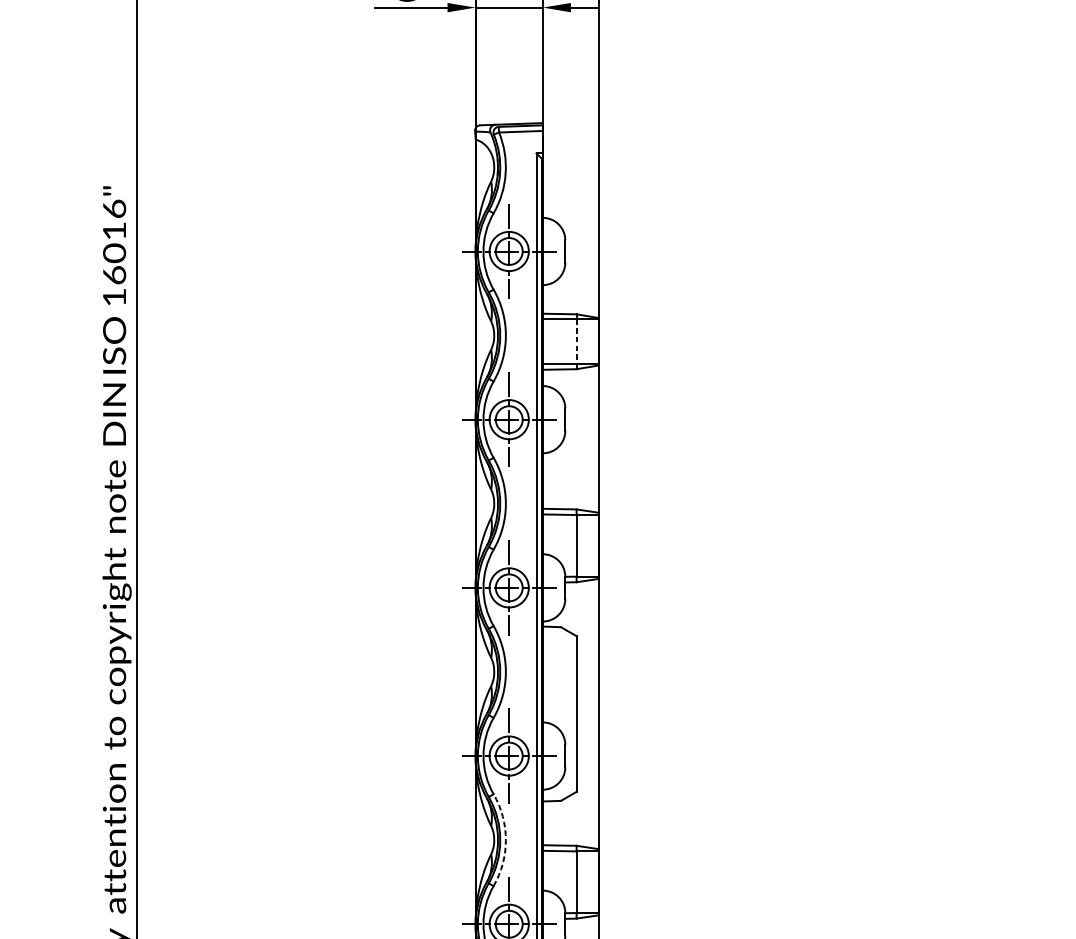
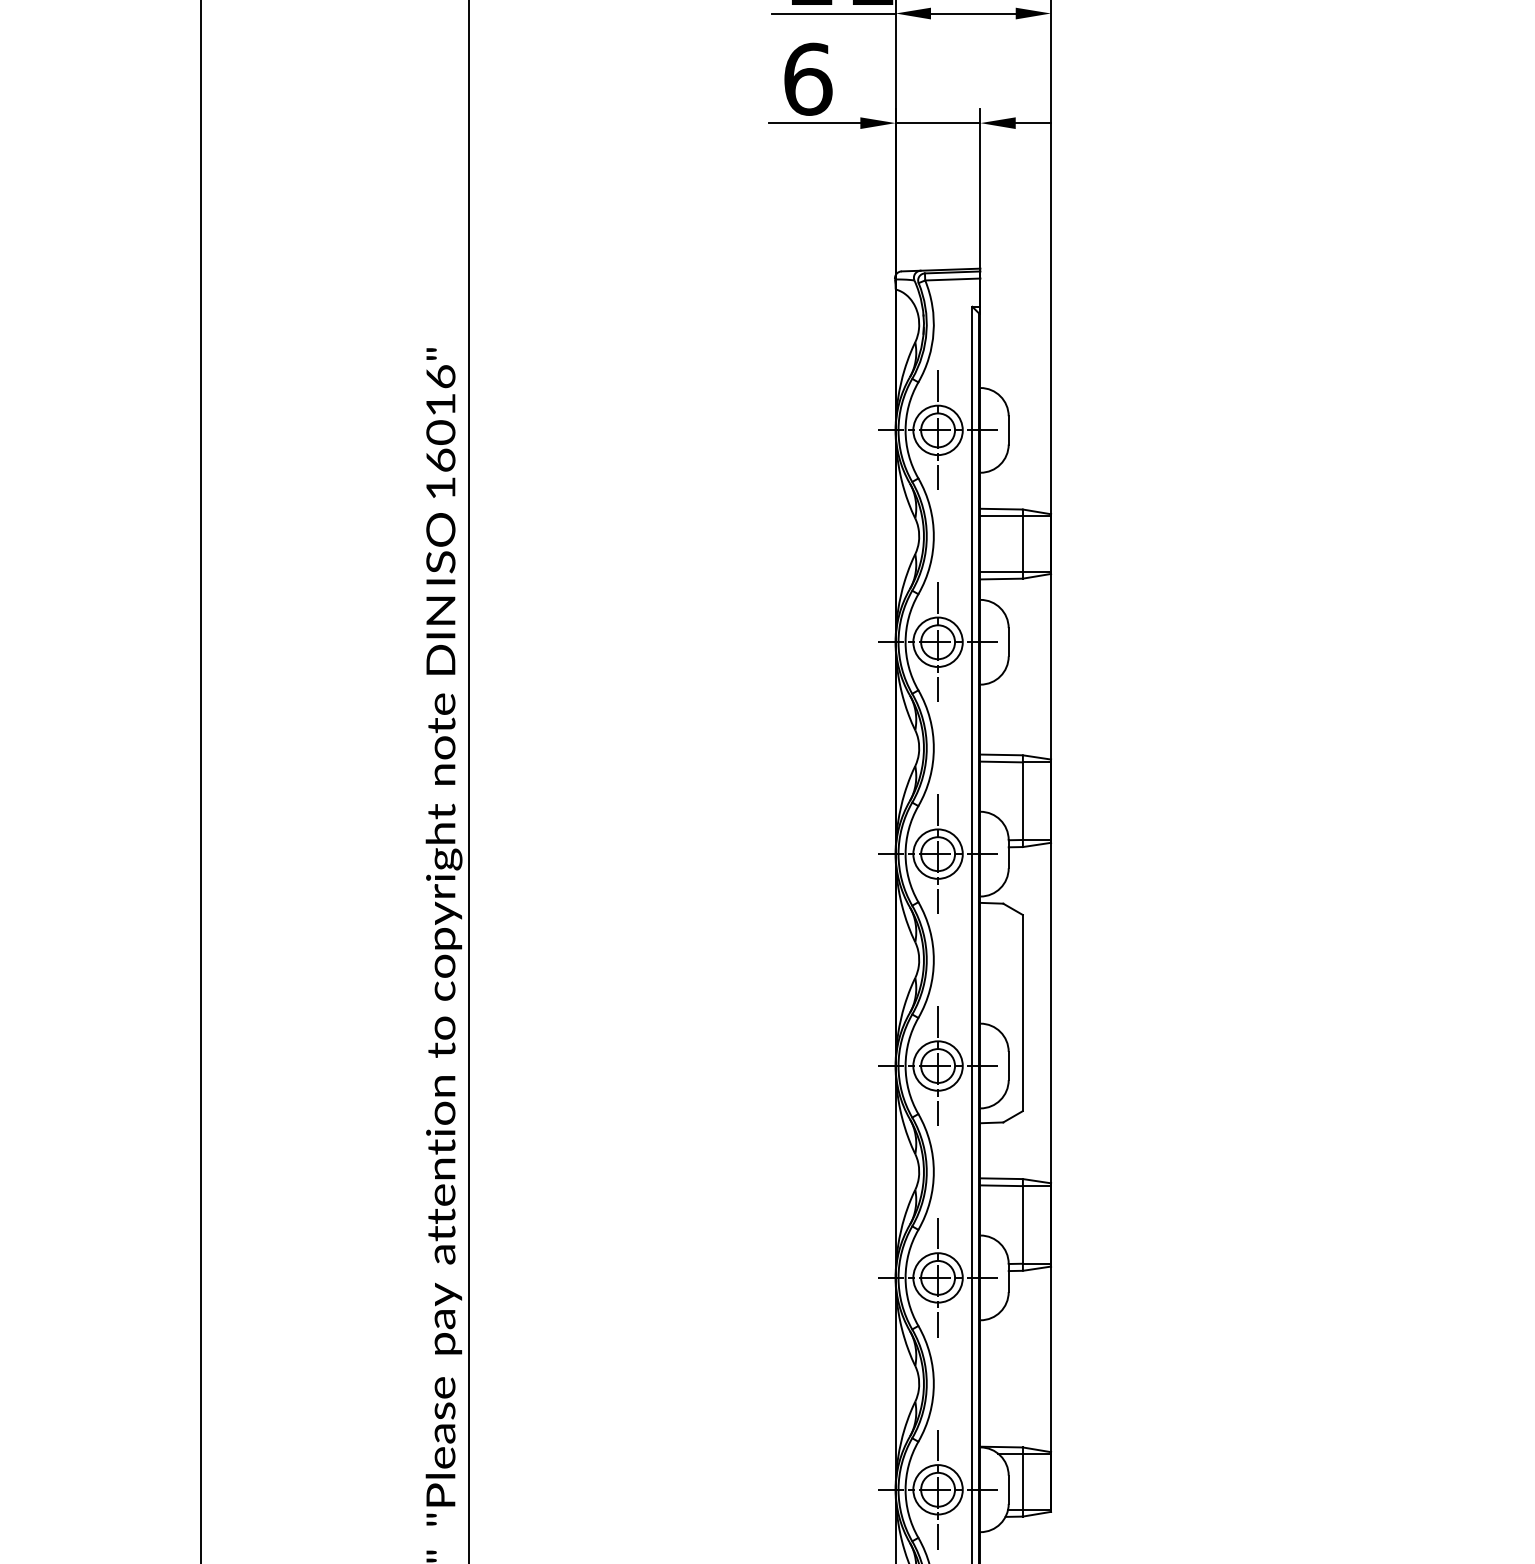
line: (576, 342) -> (1022, 544), dashed -> solid
arc: (505, 839) -> (933, 1171), dashed -> solid

